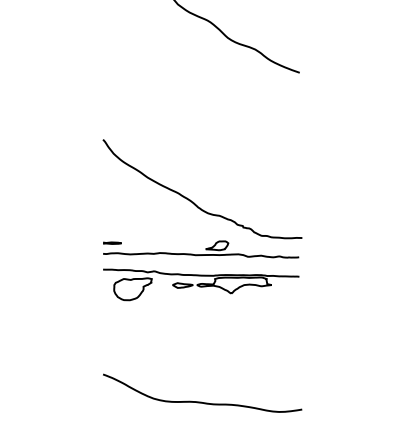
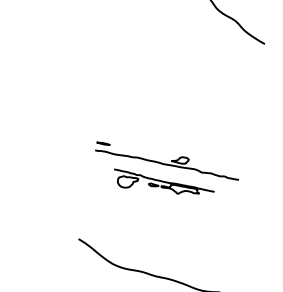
curve: (193, 201) -> (168, 124), removed
part: (201, 284) -> (163, 186), size x0.7

